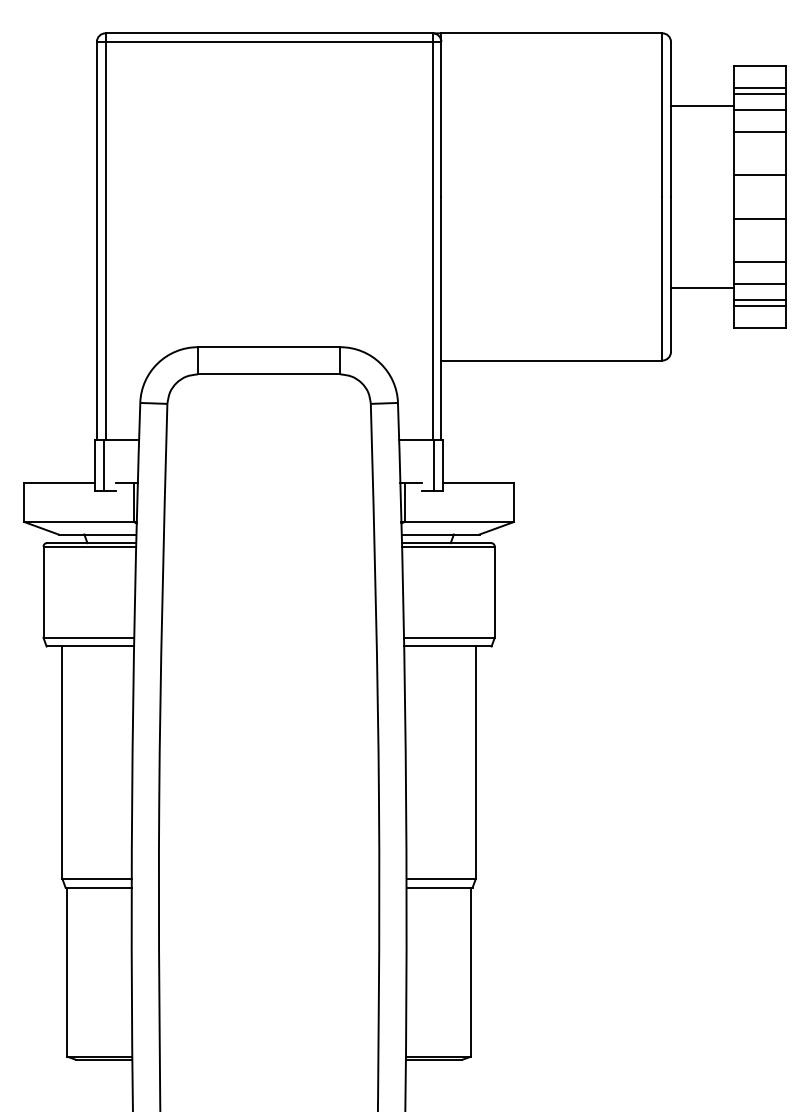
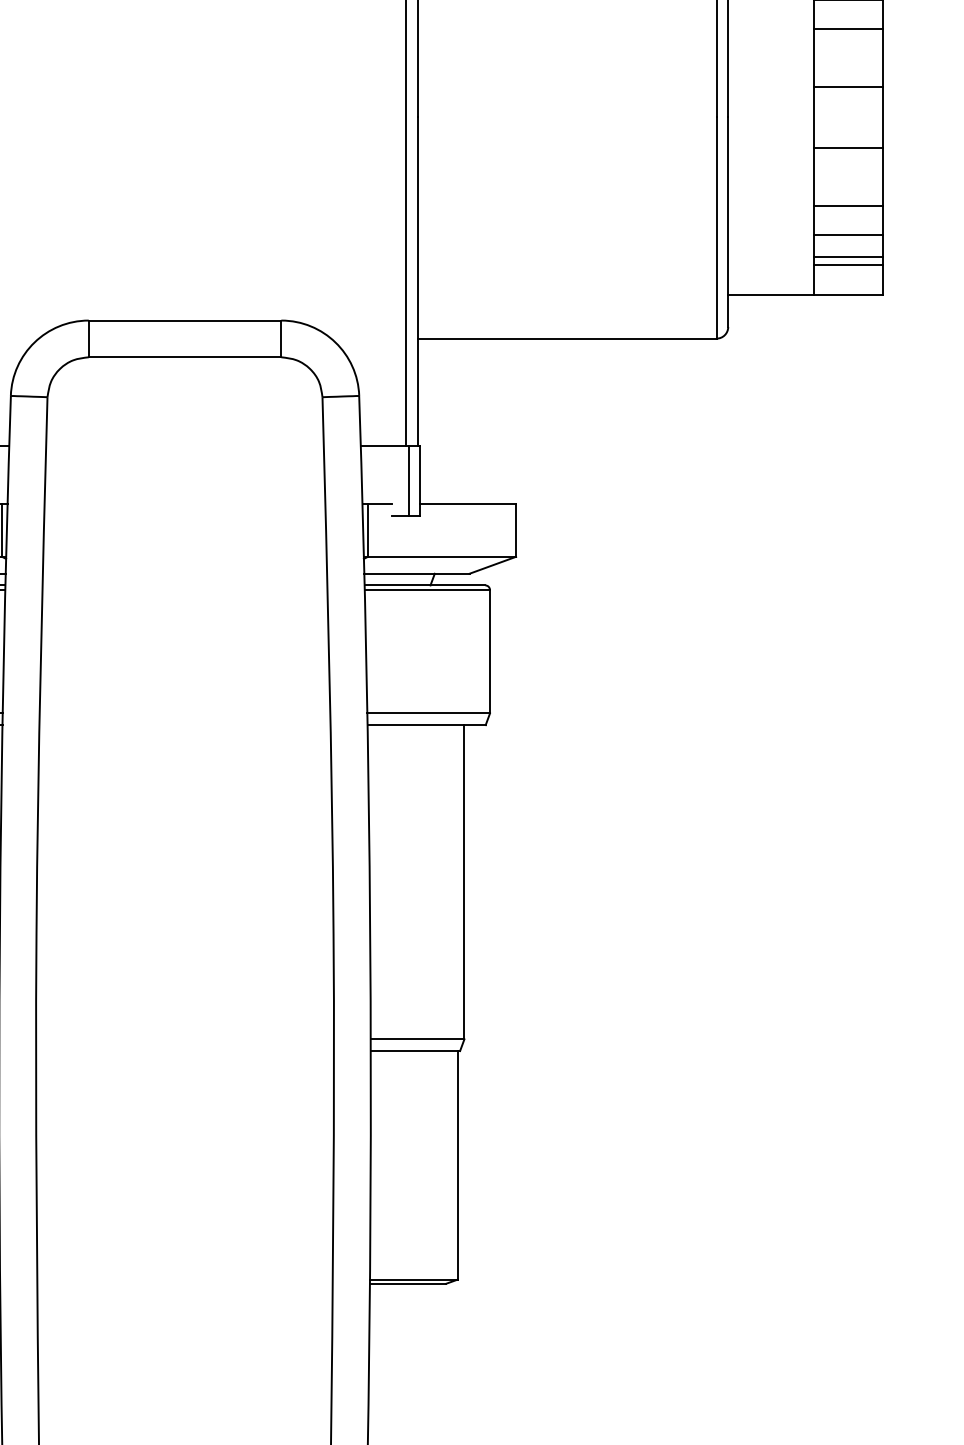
line: (702, 288) -> (770, 295), moved

